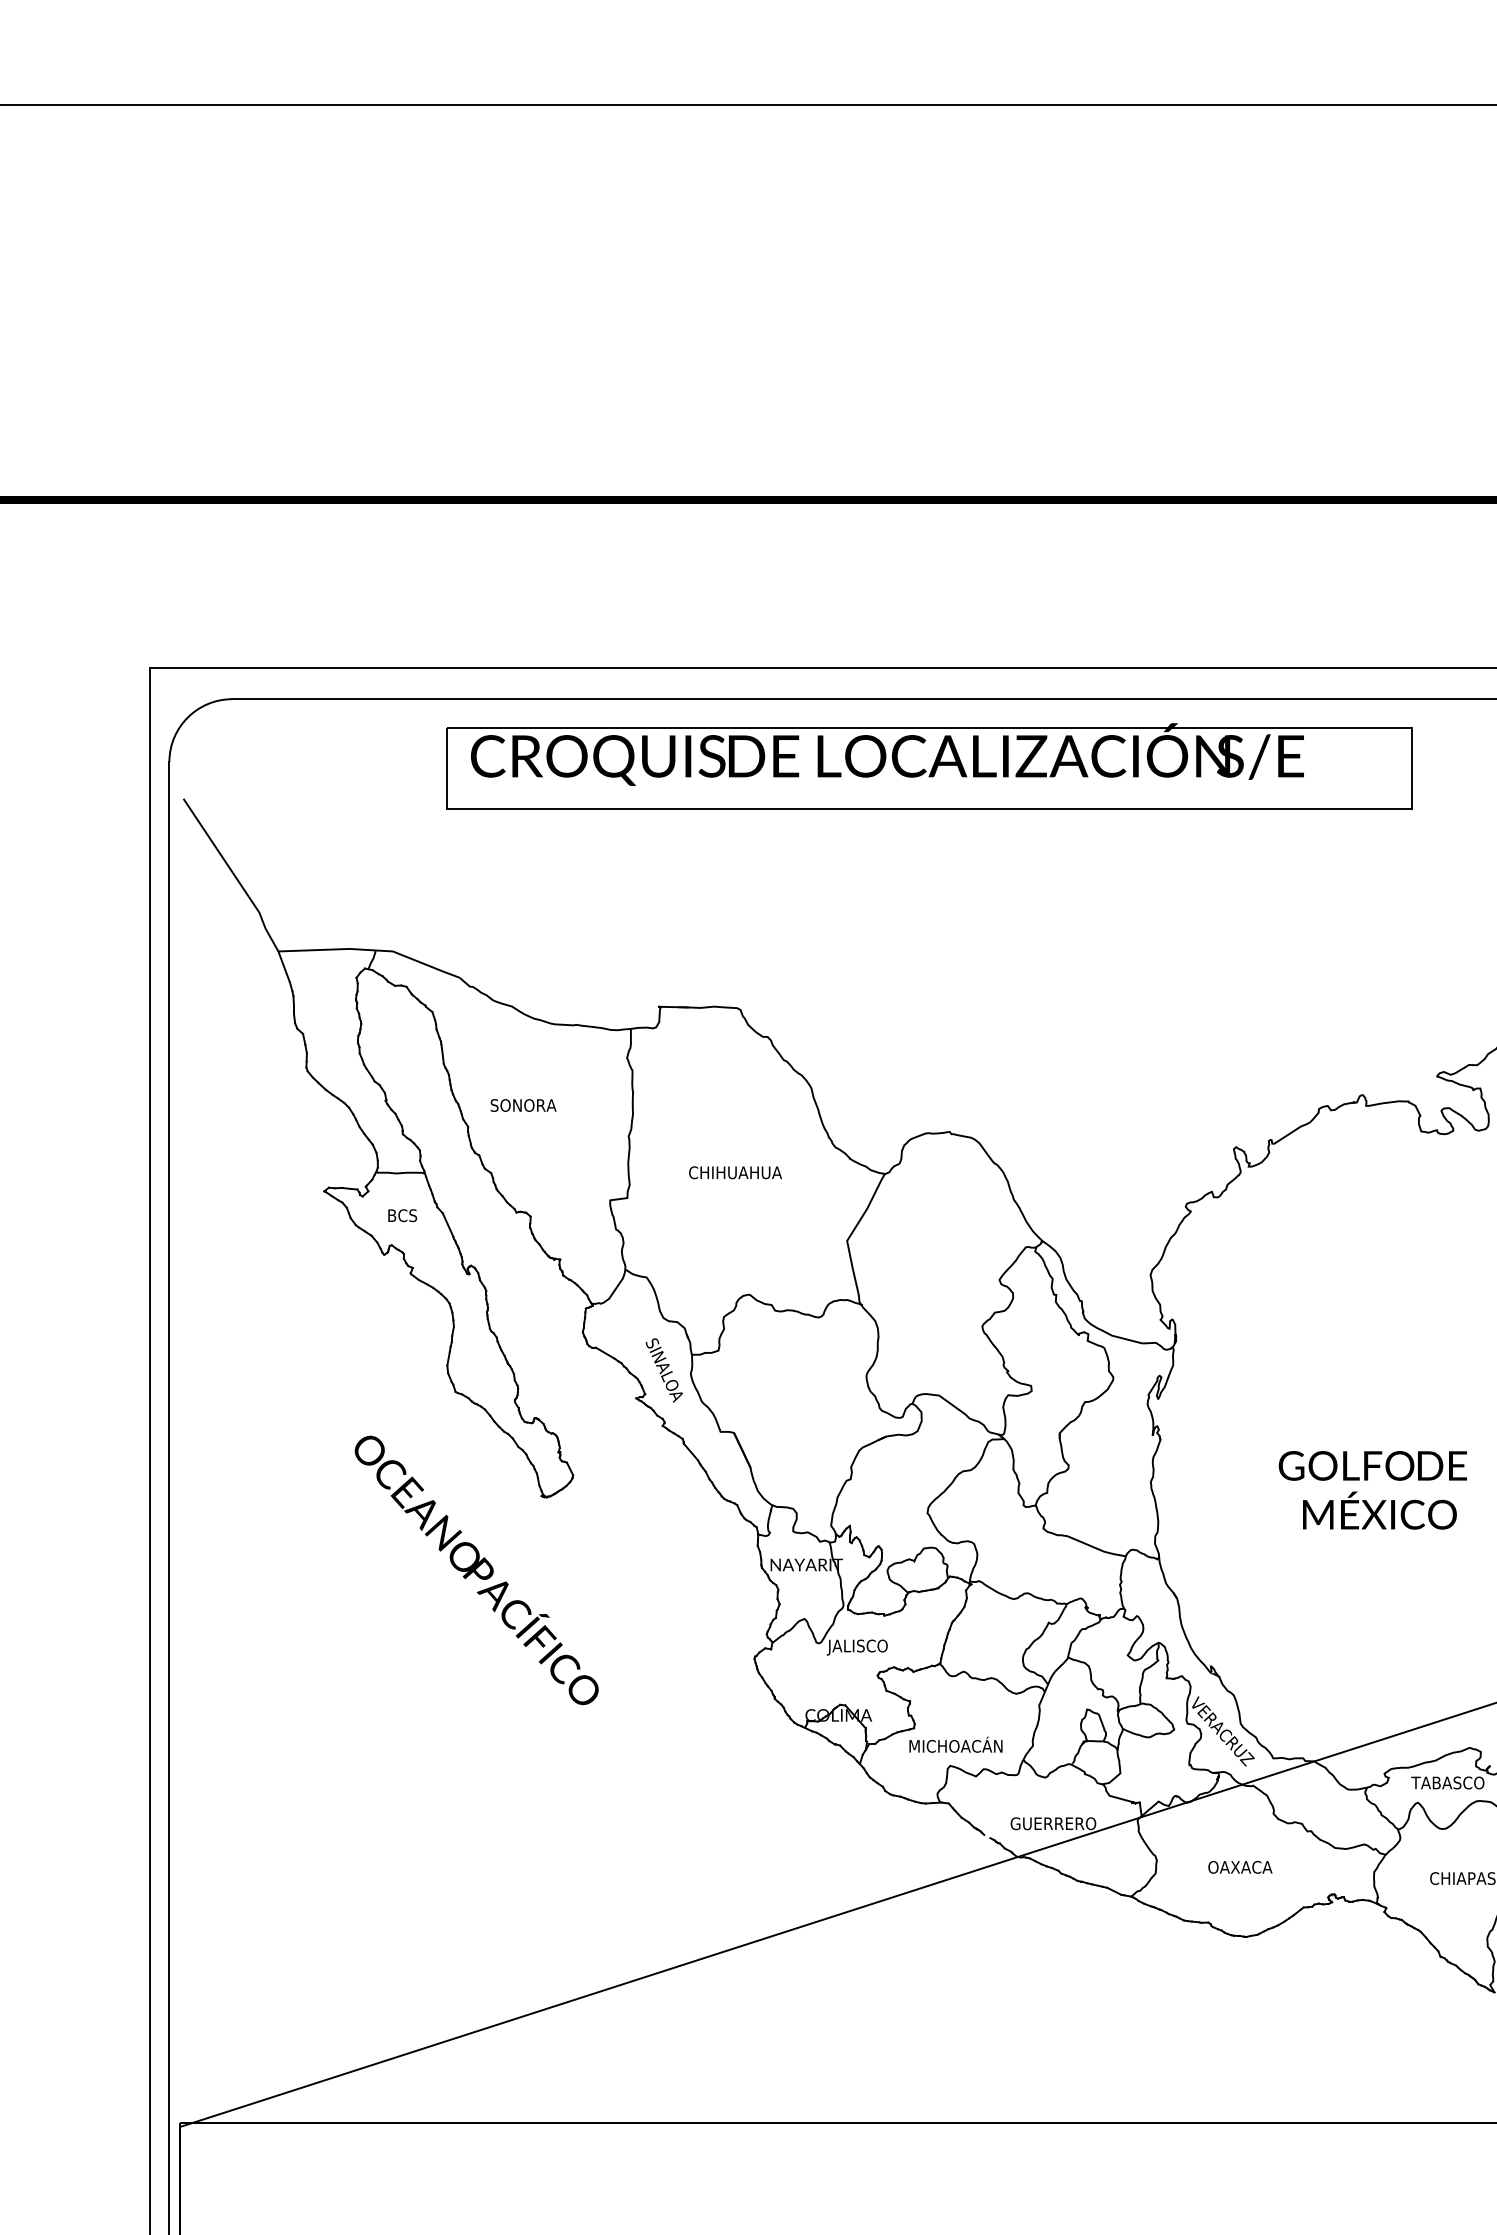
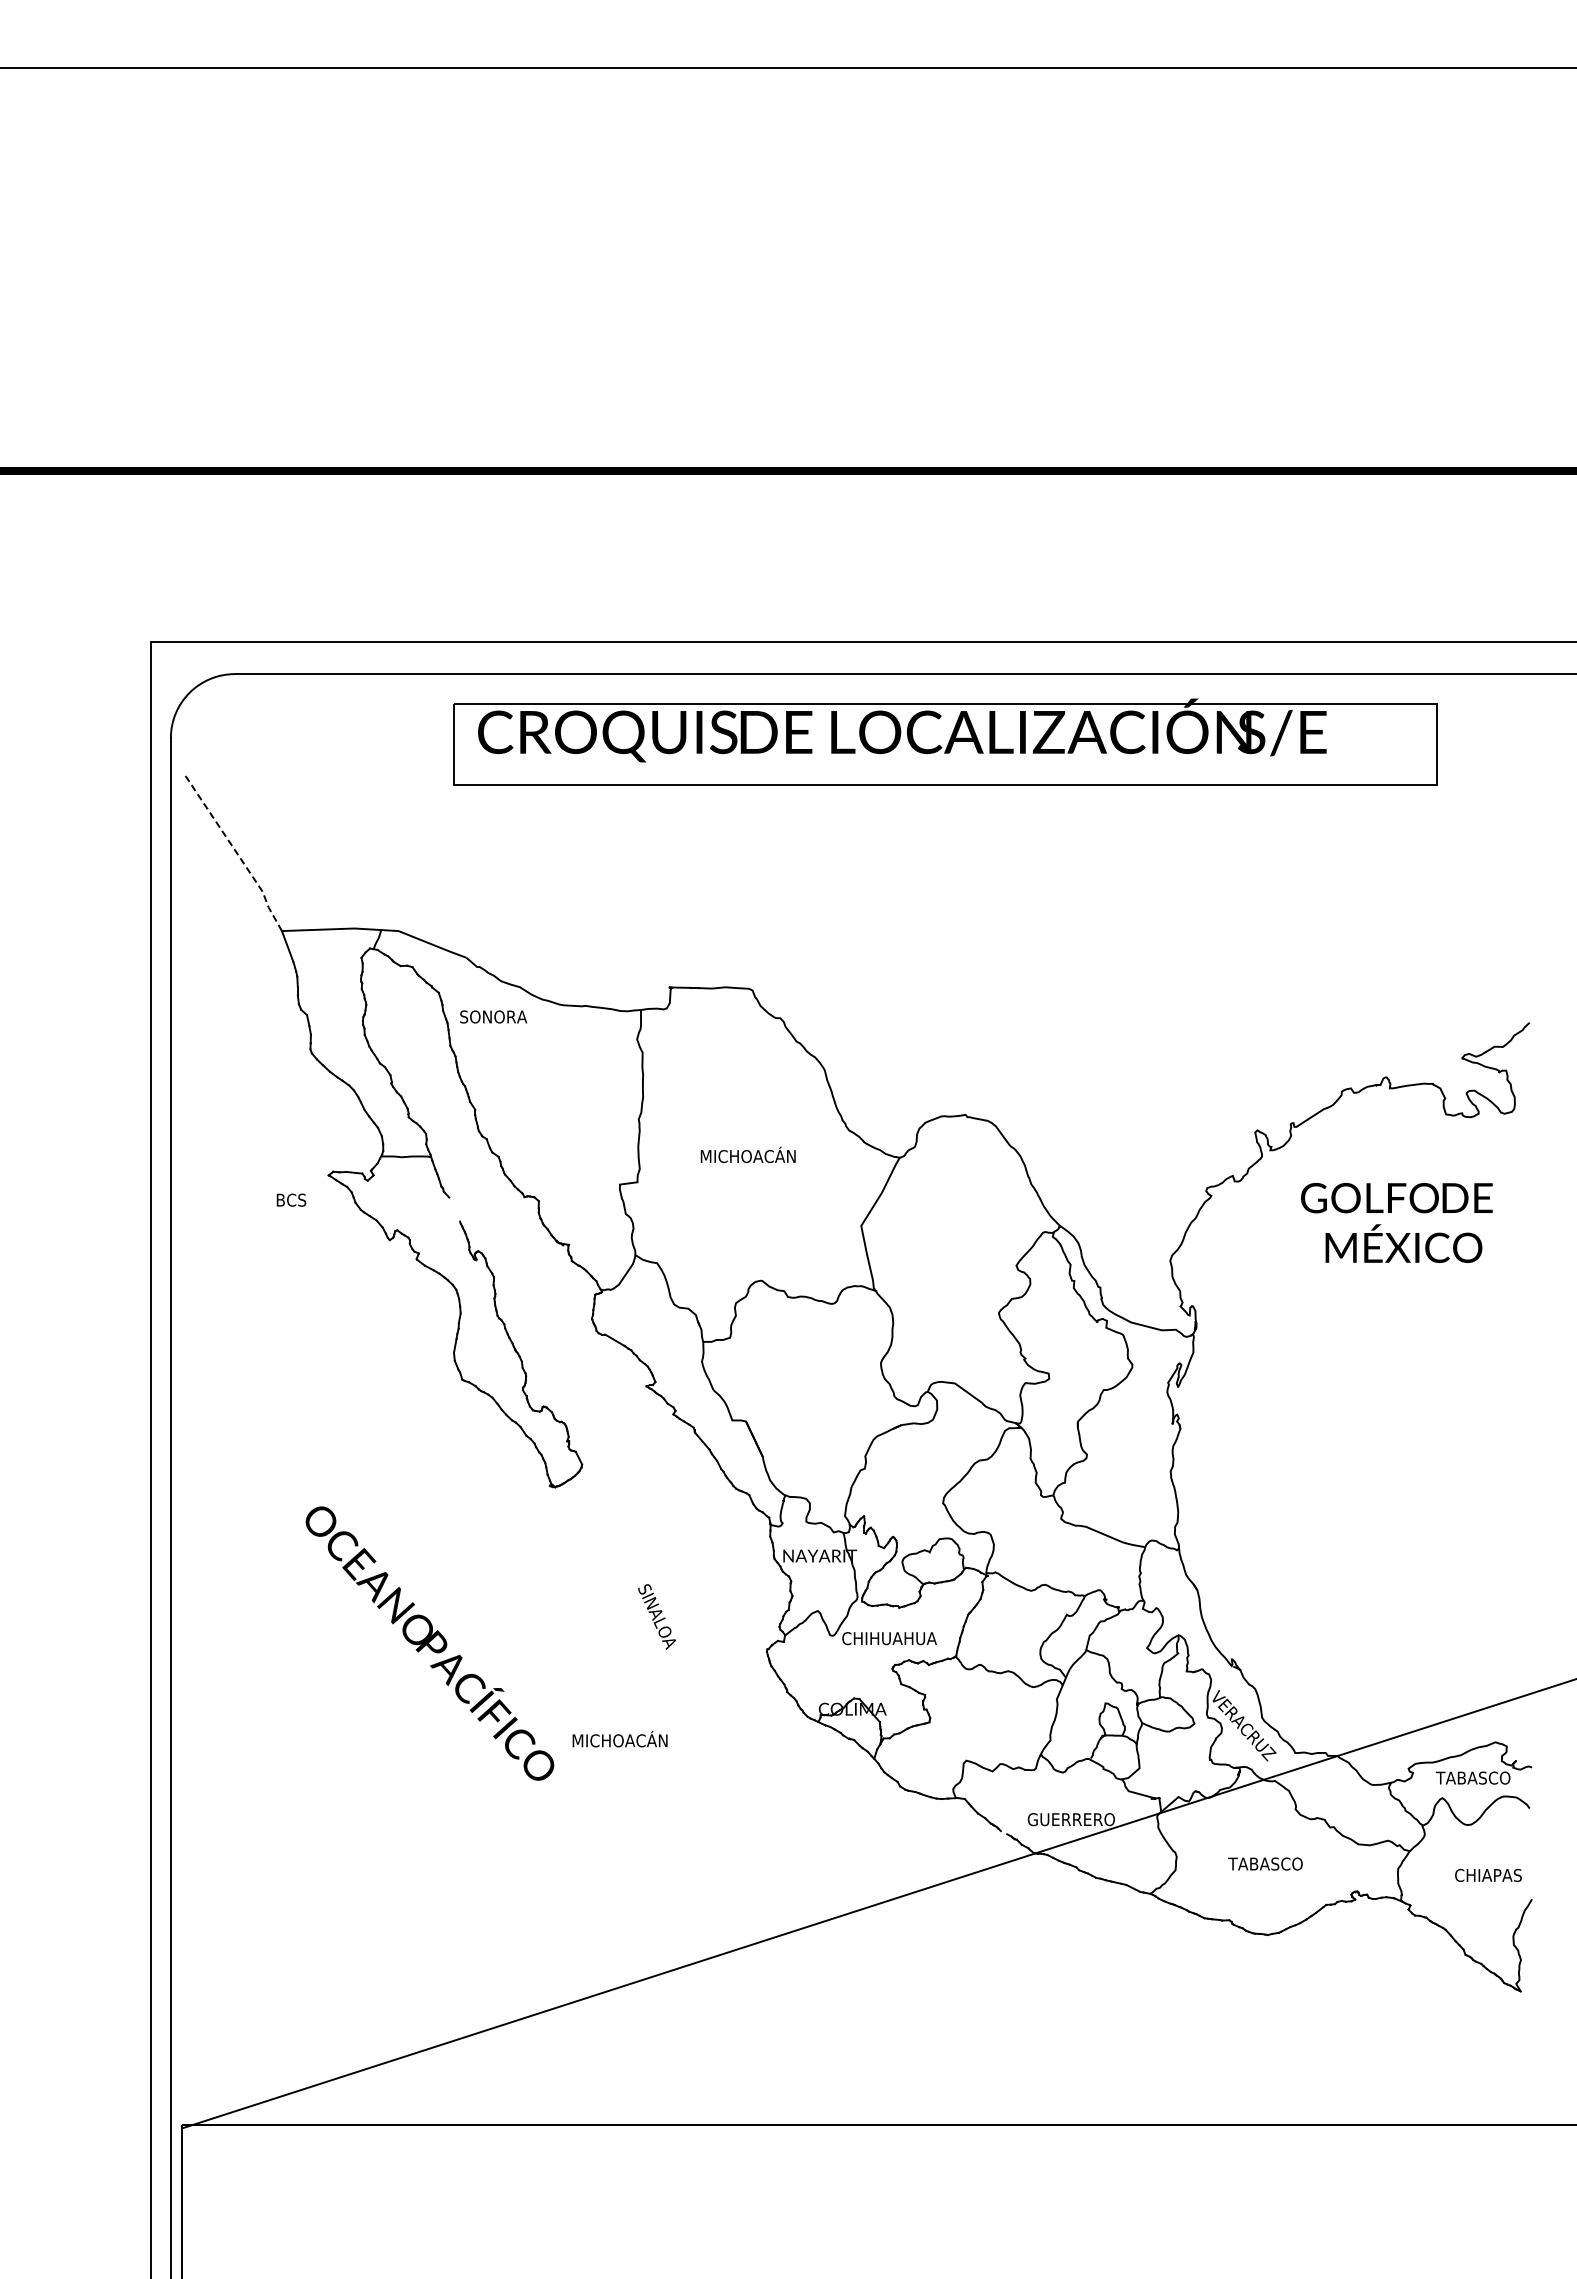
line: (233, 874) -> (236, 852), solid -> dashed
text: (523, 1105) -> (493, 1016), moved
text: (735, 1170) -> (747, 1154), CHIHUAHUA -> MICHOACÁN
text: (402, 1214) -> (291, 1199), moved
line: (447, 1224) -> (454, 1209), removed
text: (663, 1370) -> (656, 1616), moved
text: (1372, 1490) -> (1396, 1223), moved
text: (476, 1570) -> (429, 1643), moved
text: (873, 1647) -> (888, 1640), JALISCO -> CHIHUAHUA
text: (955, 1745) -> (619, 1739), moved
text: (1243, 1866) -> (1265, 1863), OAXACA -> TABASCO

